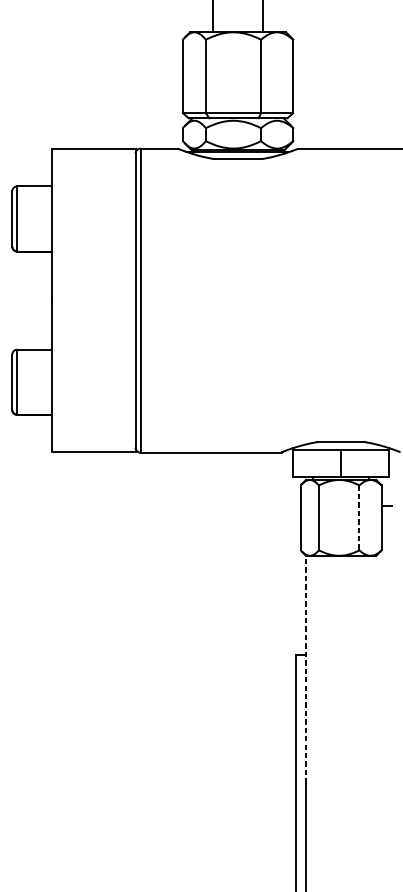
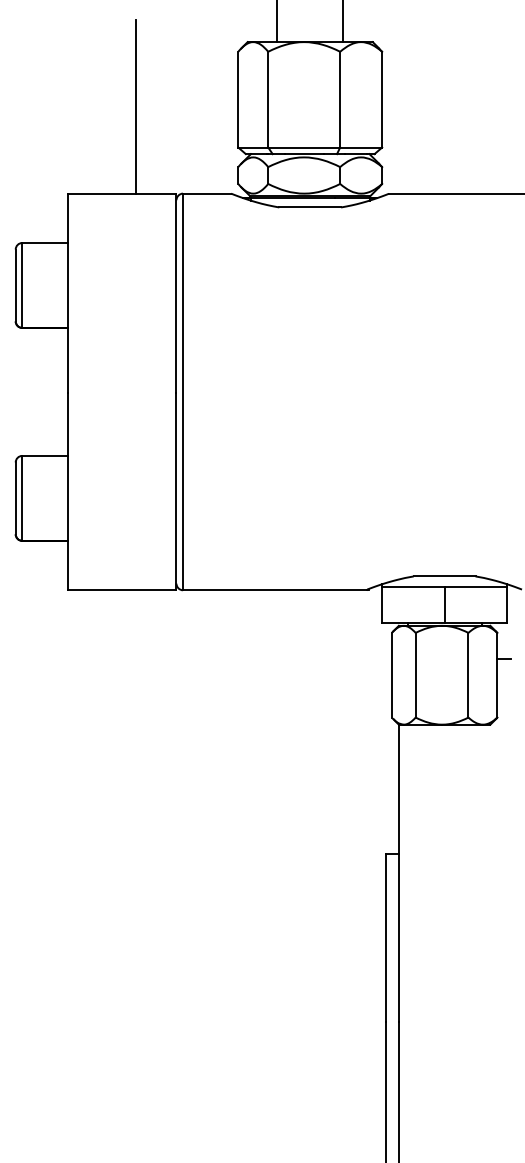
line: (104, 82) -> (135, 107), added
line: (359, 518) -> (468, 675), dashed -> solid
line: (306, 669) -> (399, 873), dashed -> solid

